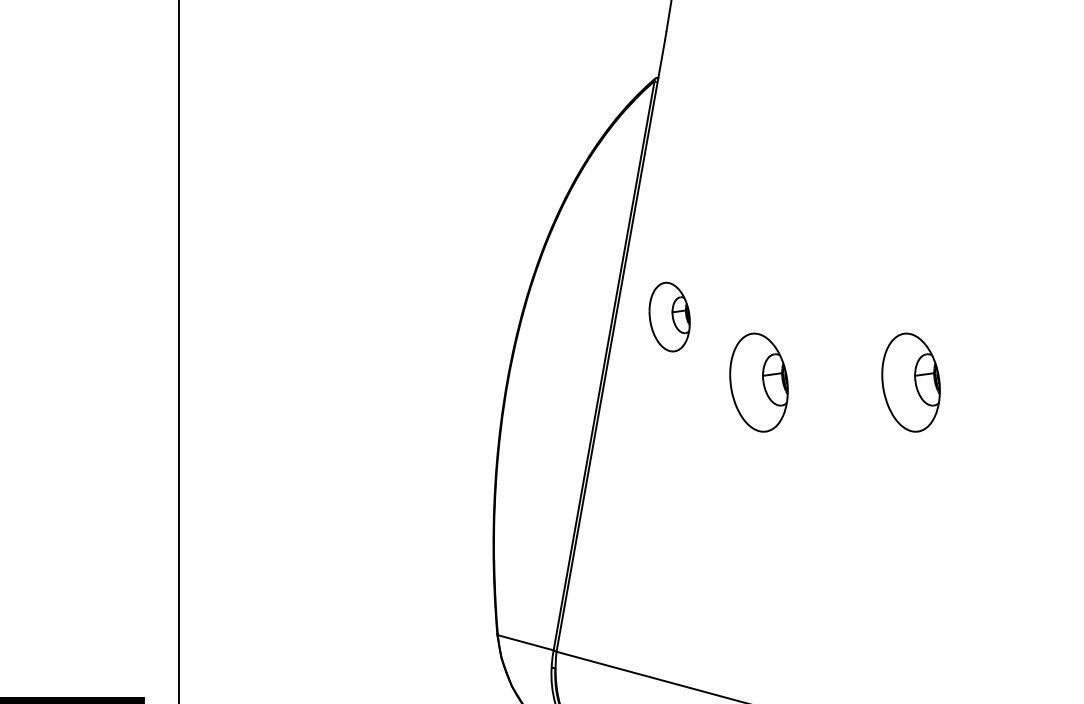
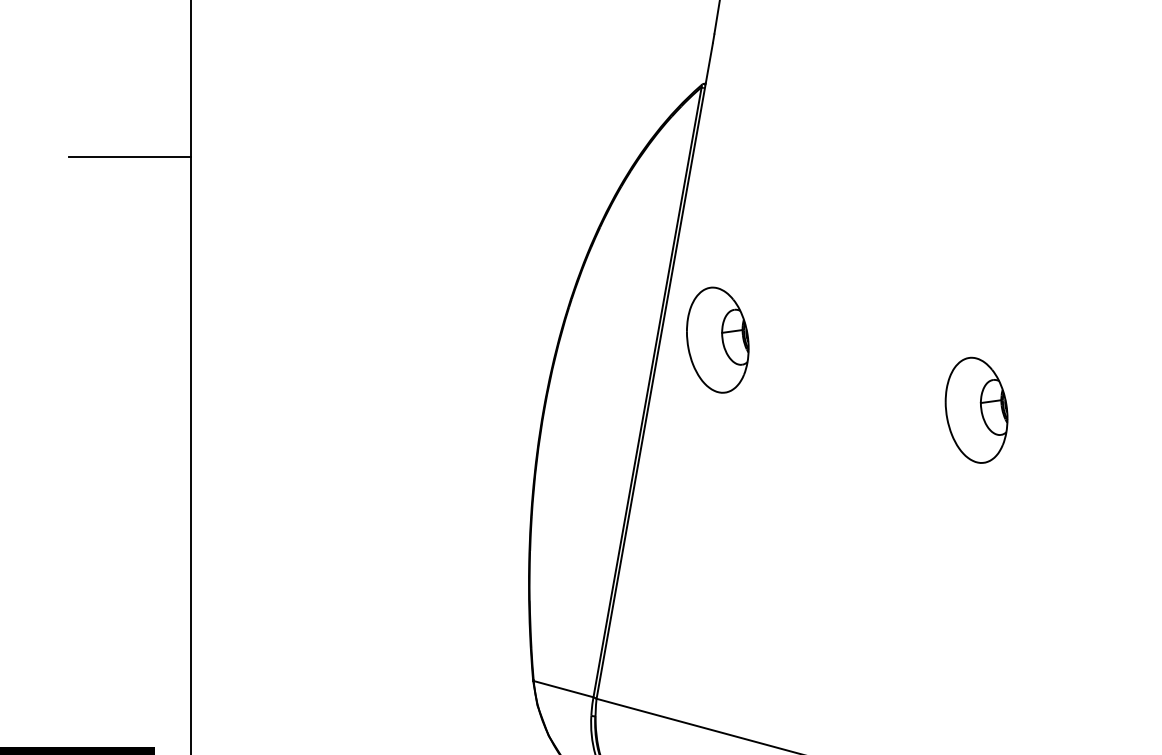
line: (121, 146) -> (130, 157), added
part: (669, 316) -> (717, 339), size x1.43
part: (758, 381) -> (813, 409), removed

